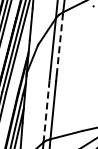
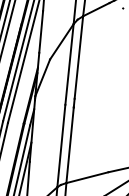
line: (59, 43) -> (78, 57), dashed -> solid
line: (46, 111) -> (61, 146), dashed -> solid

